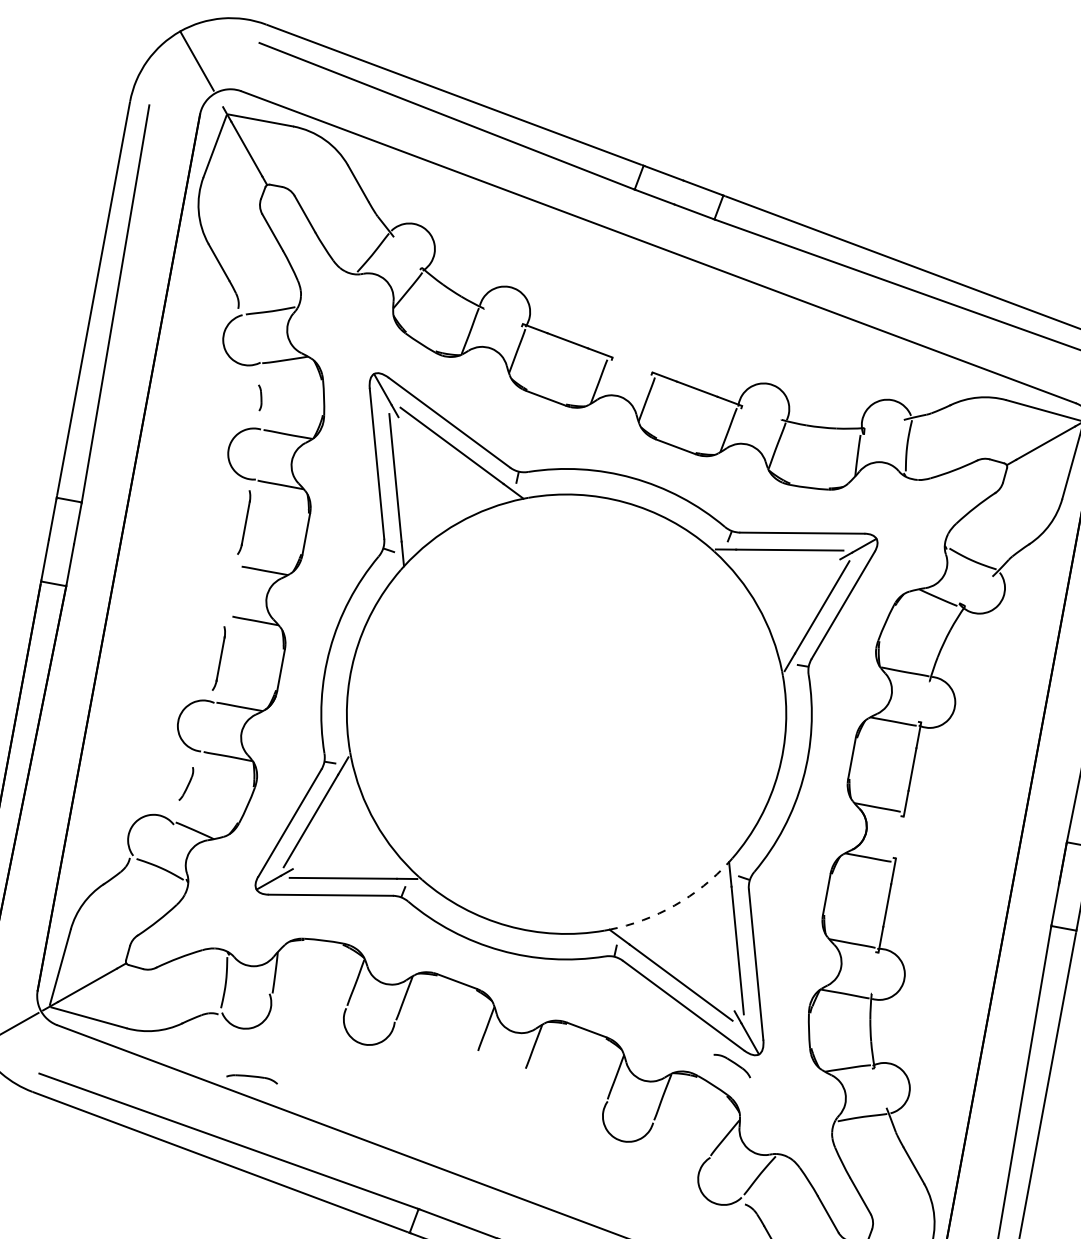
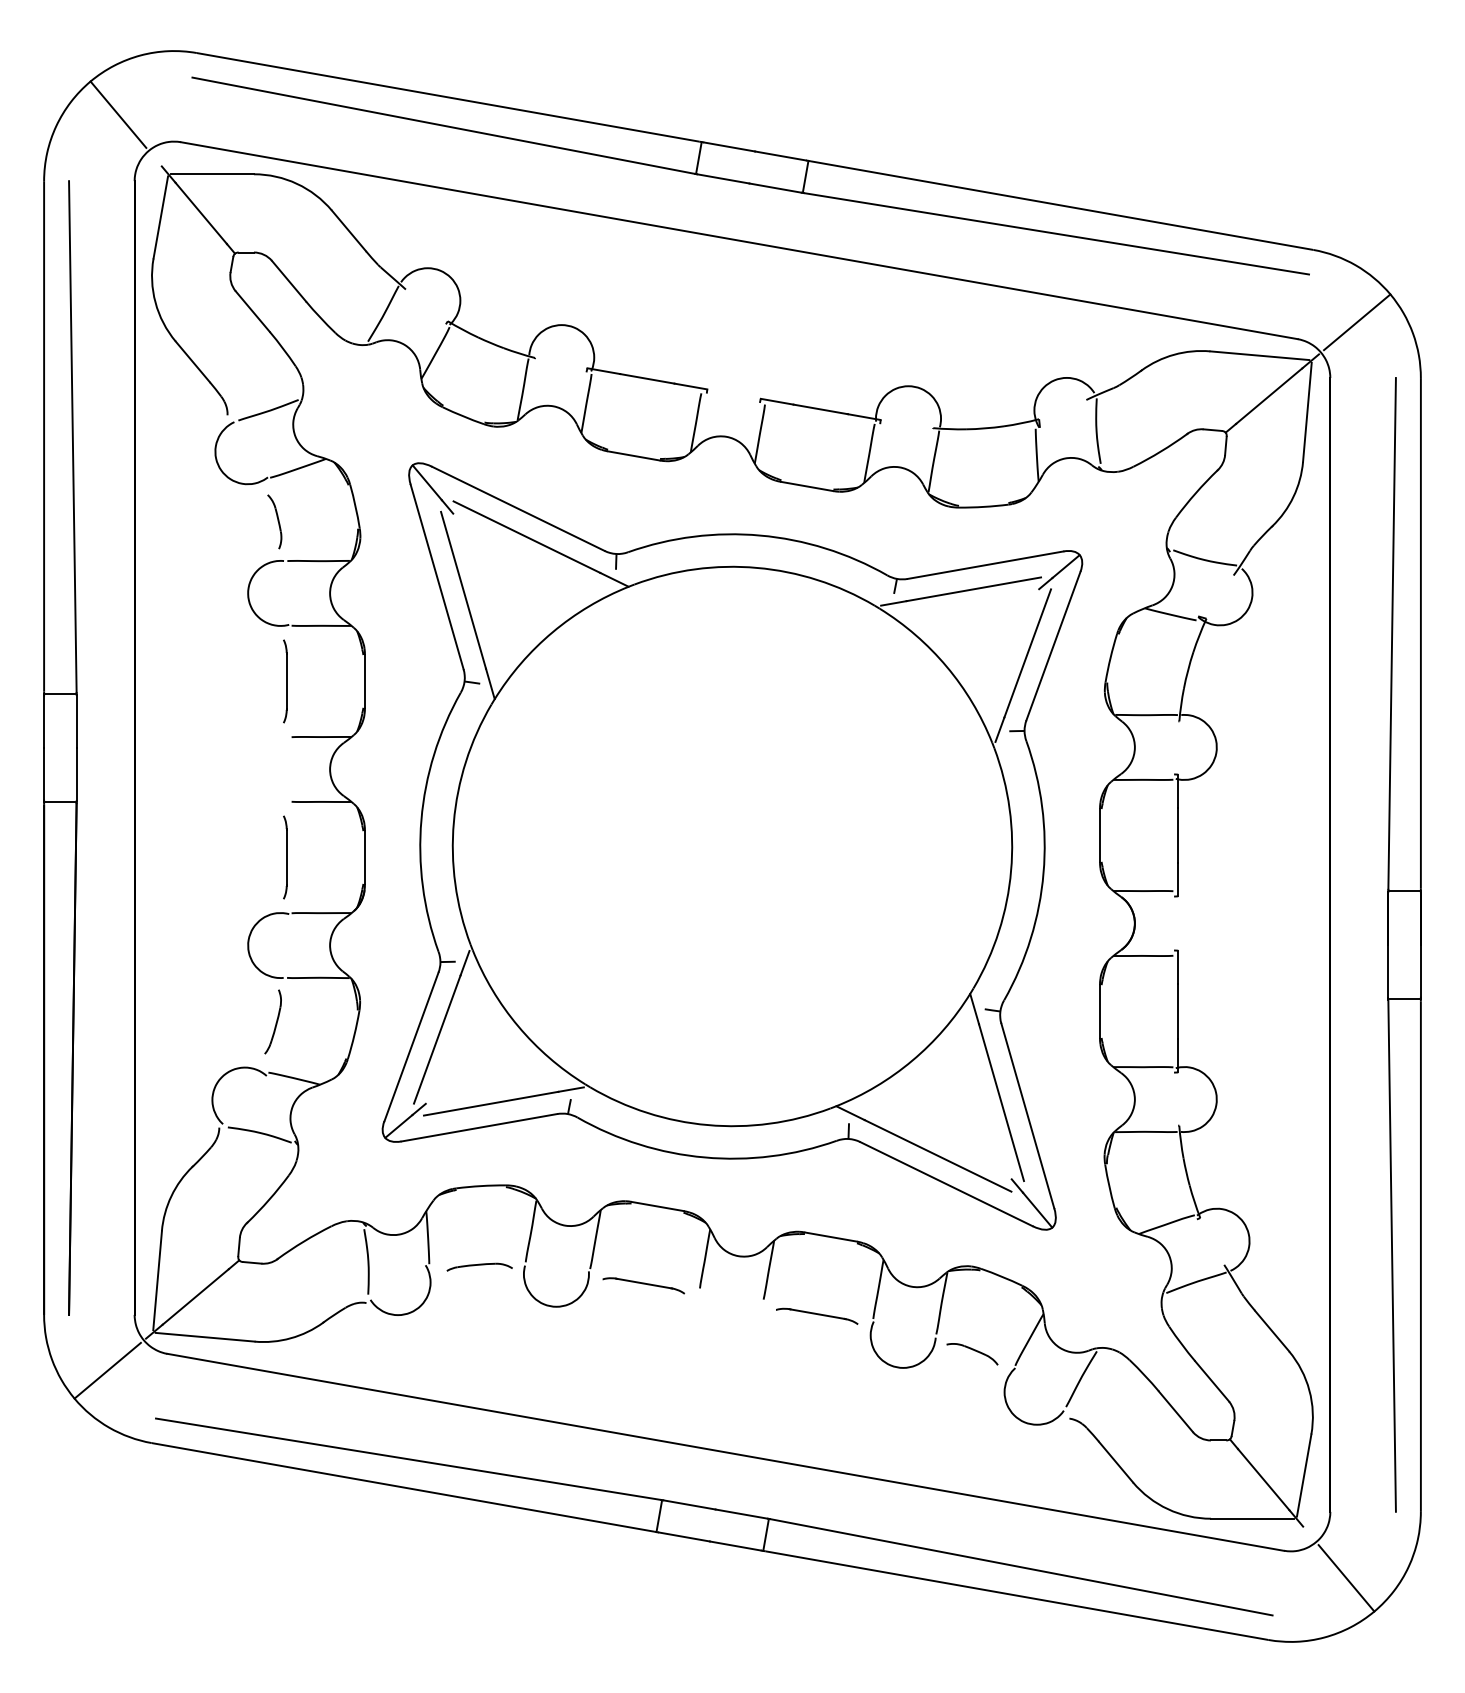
part: (259, 397) -> (274, 521), size x1.67
part: (186, 783) -> (272, 1021), size x1.43
arc: (674, 905) -> (912, 1060), dashed -> solid
part: (434, 1040) -> (643, 1285), added
part: (732, 1066) -> (972, 1354), moved
part: (252, 1077) -> (479, 1266), moved
part: (565, 1088) -> (817, 1315), added

